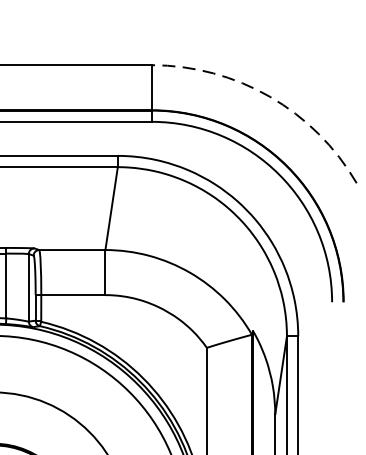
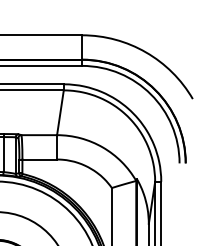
arc: (270, 97) -> (146, 52), dashed -> solid

